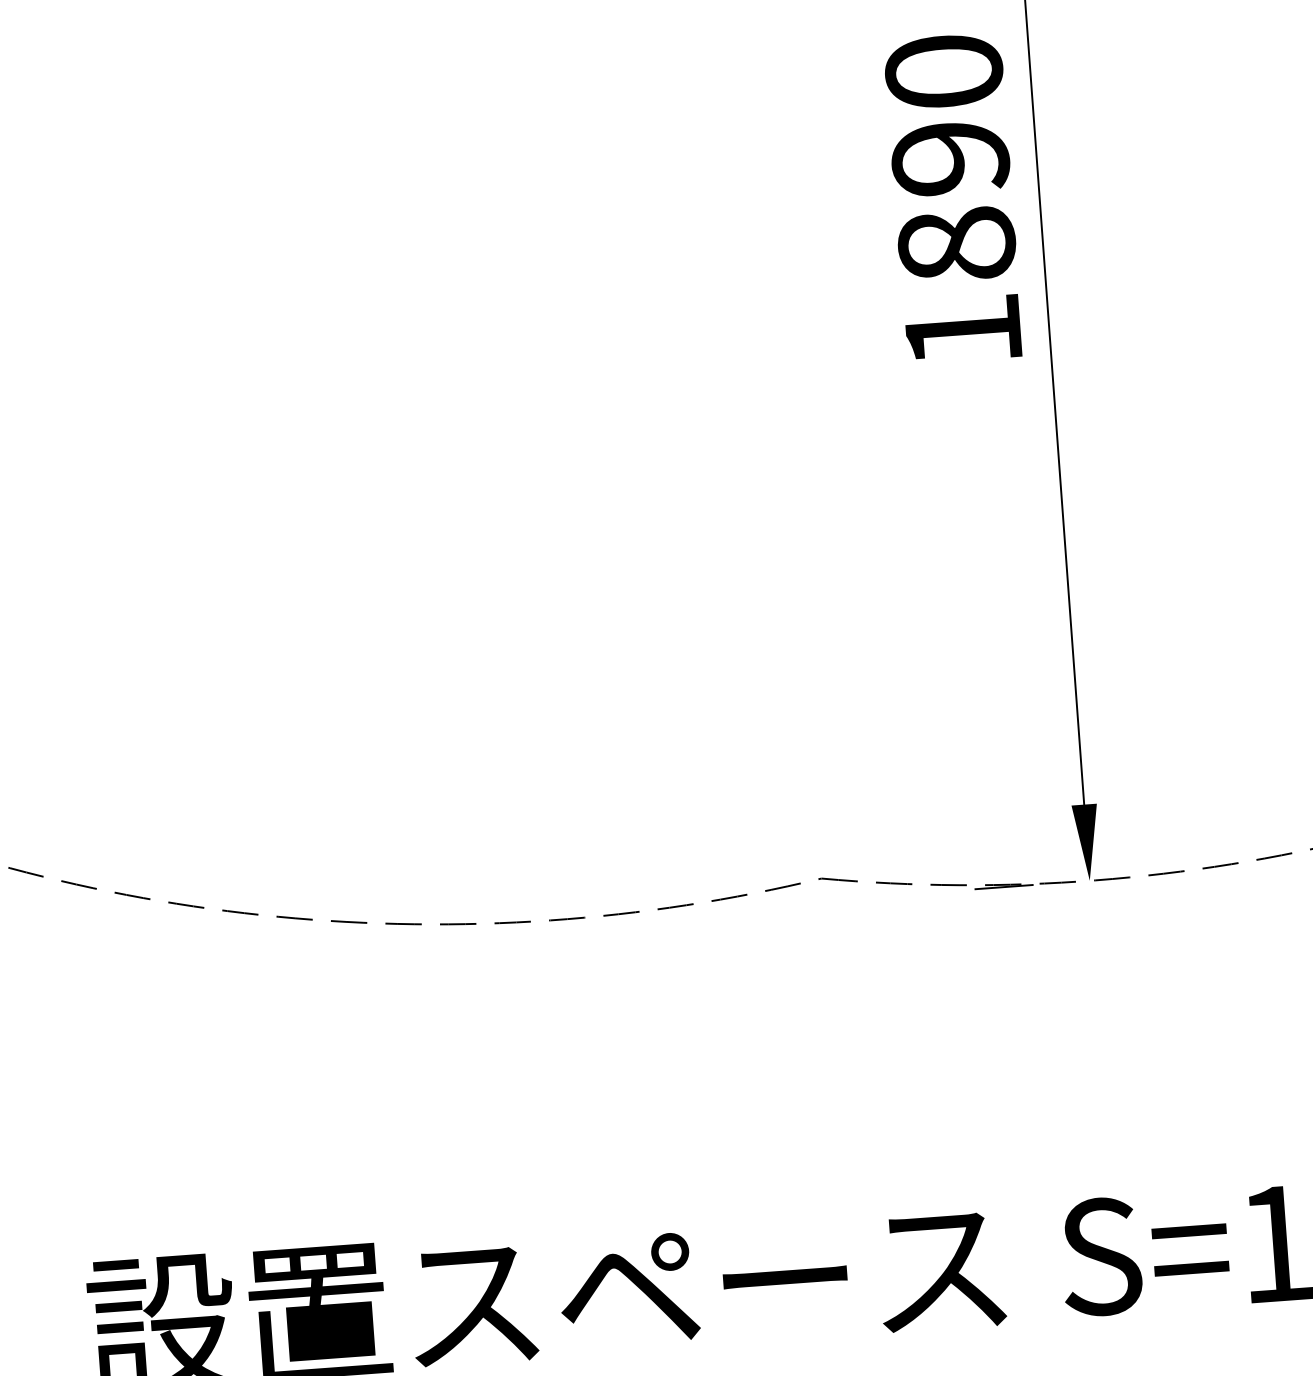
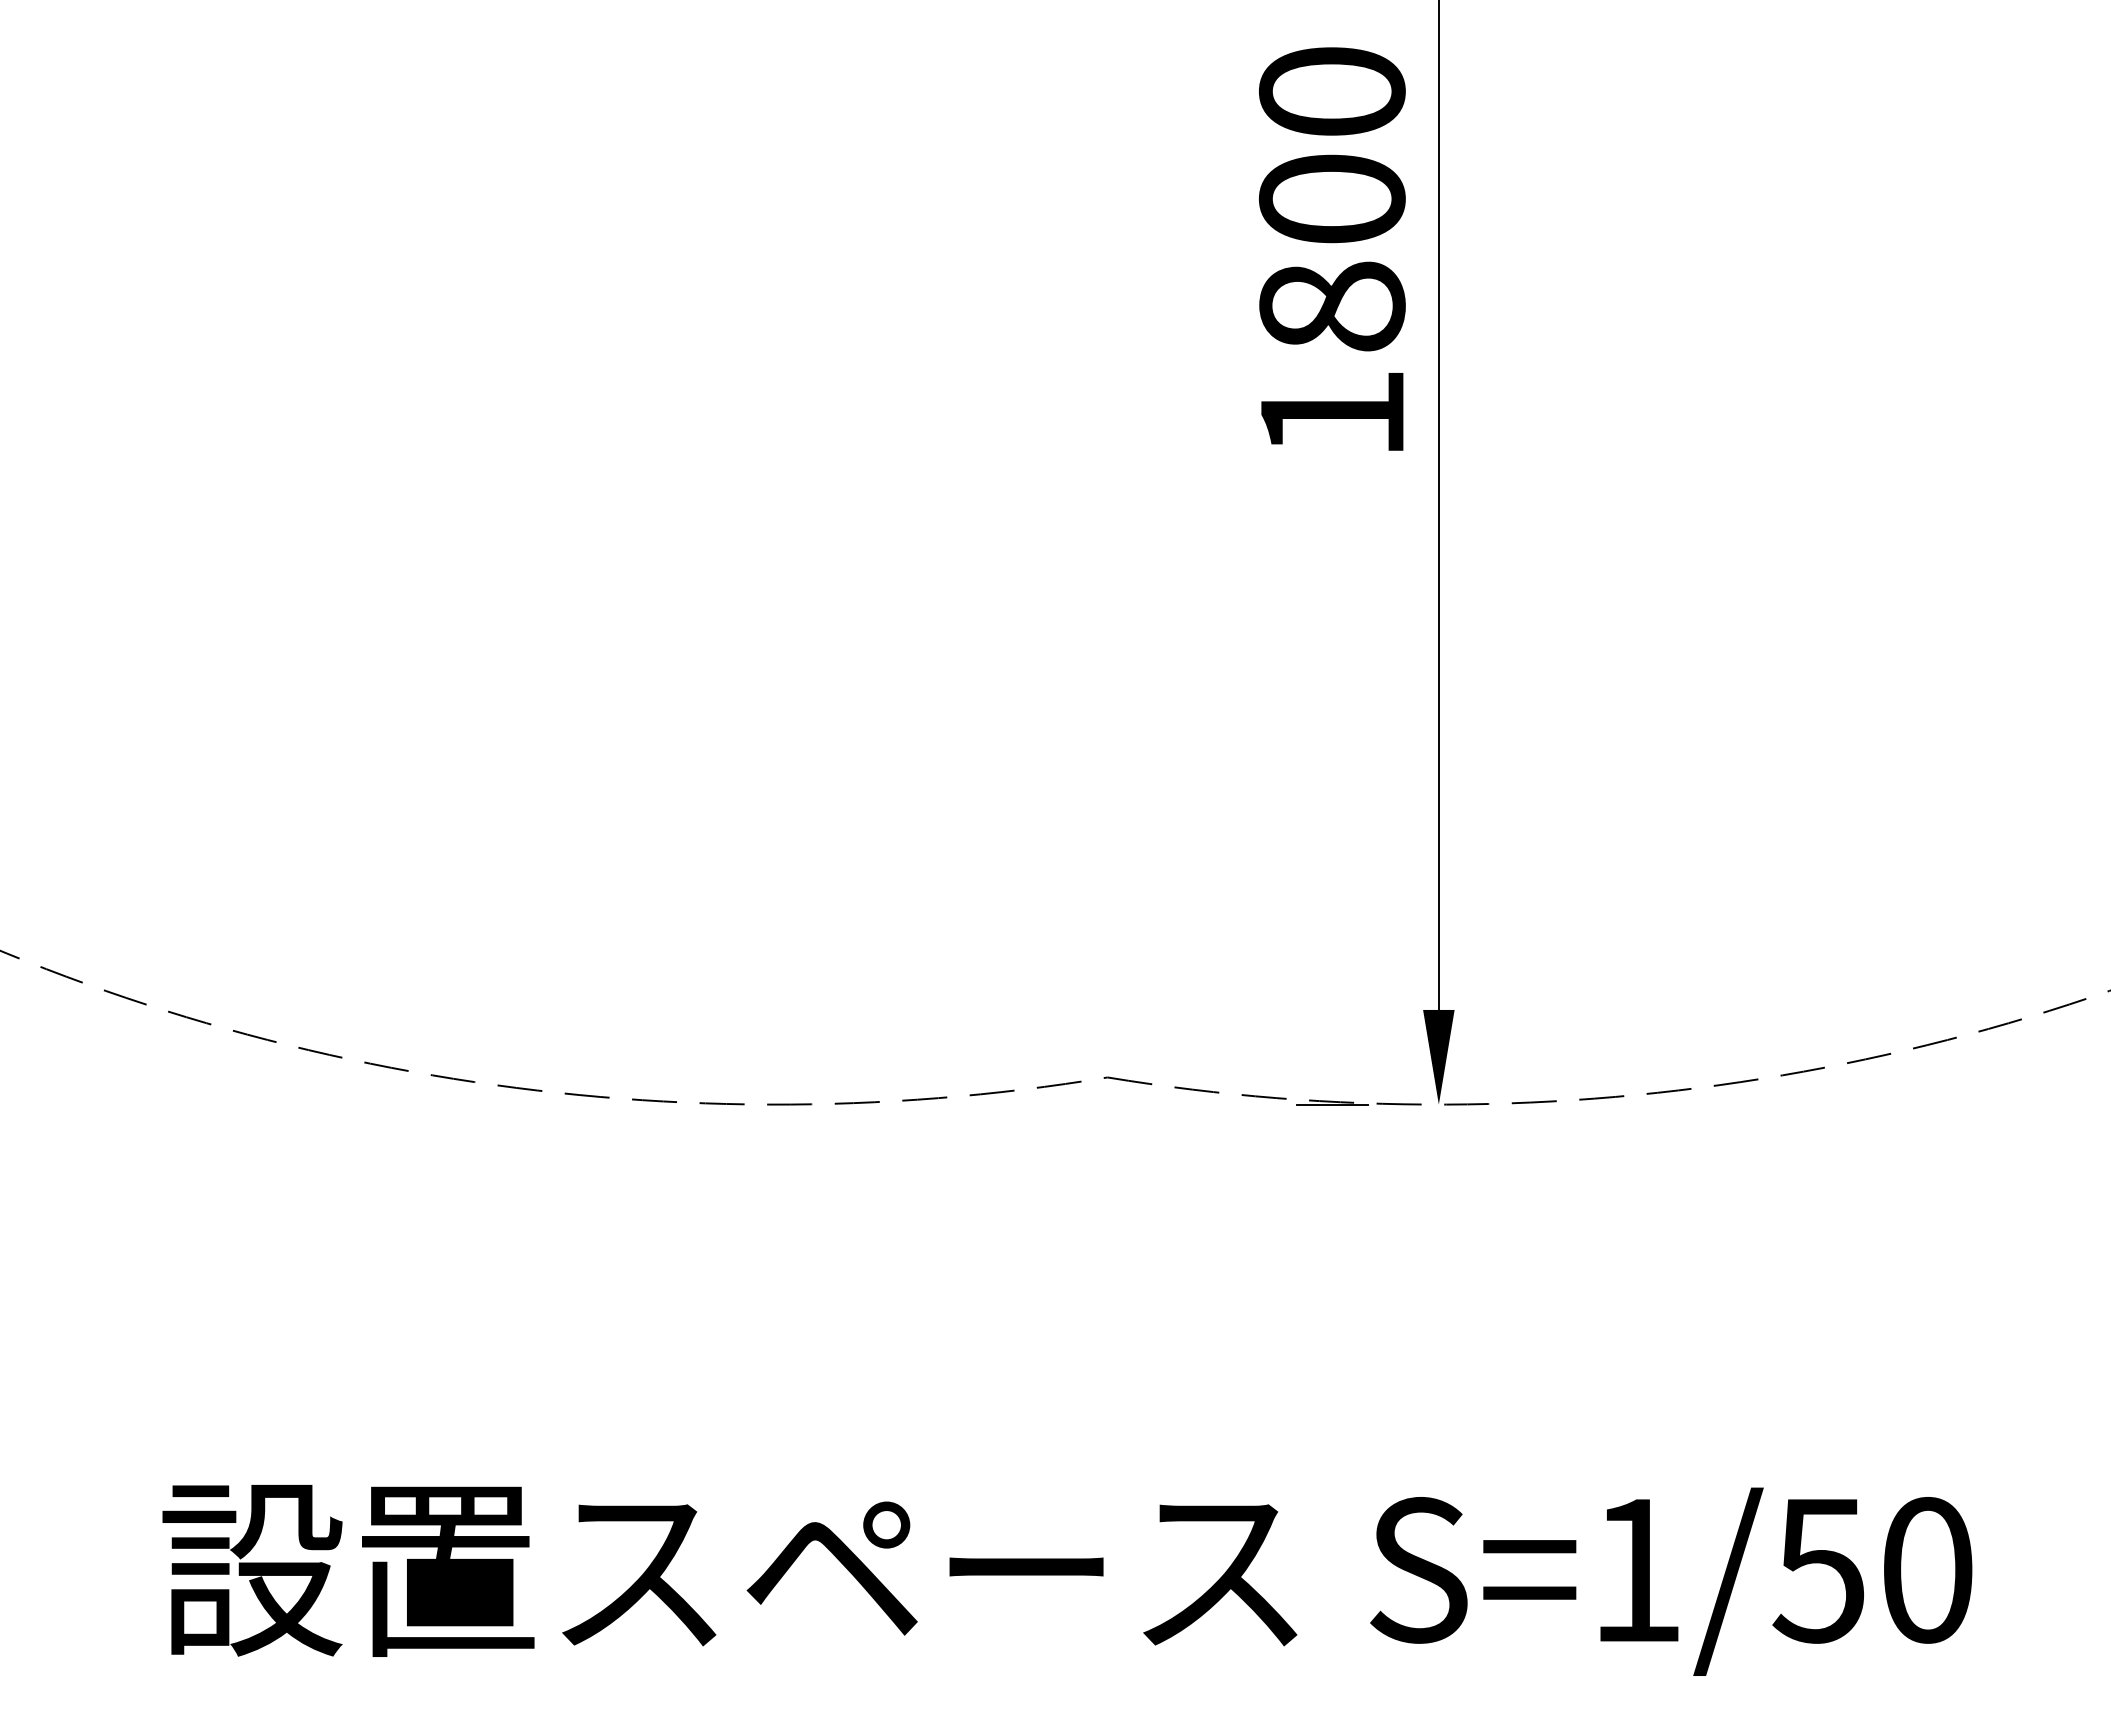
text: (949, 158) -> (1331, 199), 1890 -> 1800

